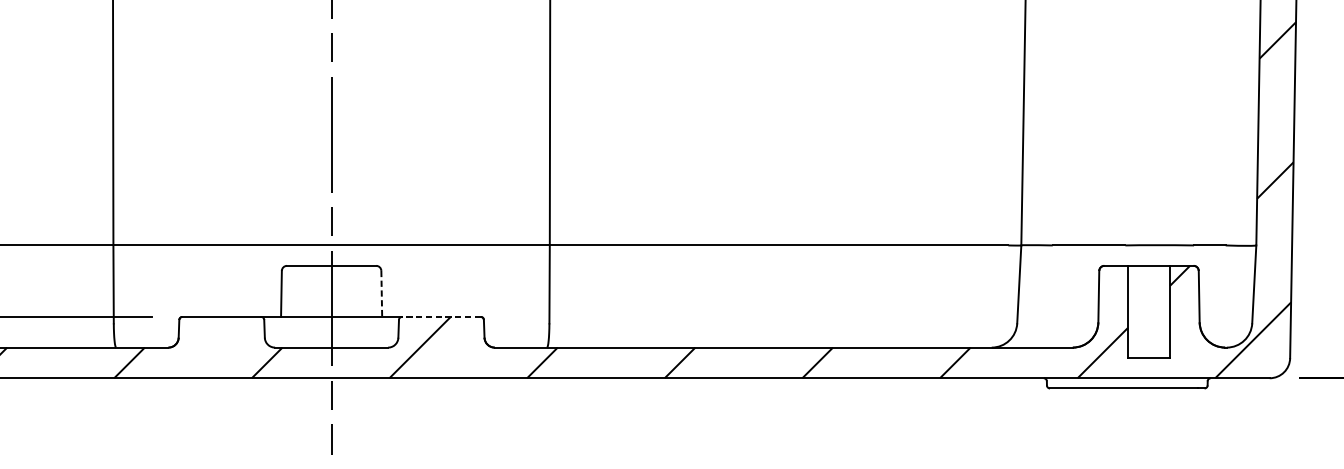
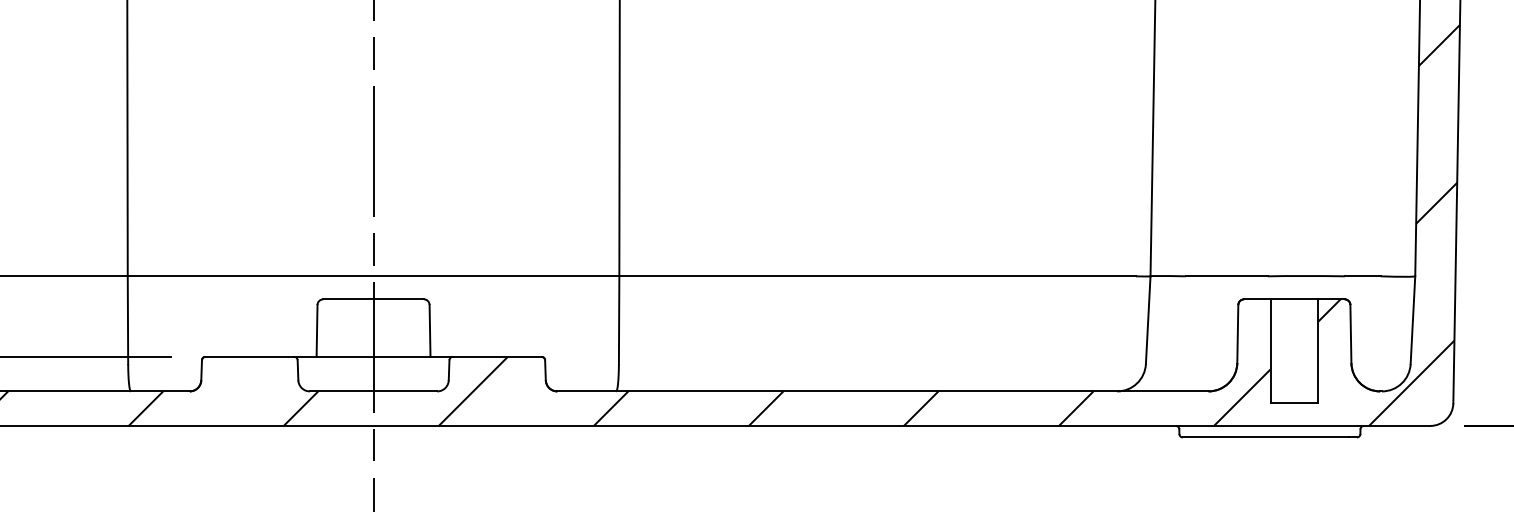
line: (382, 293) -> (430, 330), dashed -> solid
line: (440, 316) -> (496, 356), dashed -> solid

